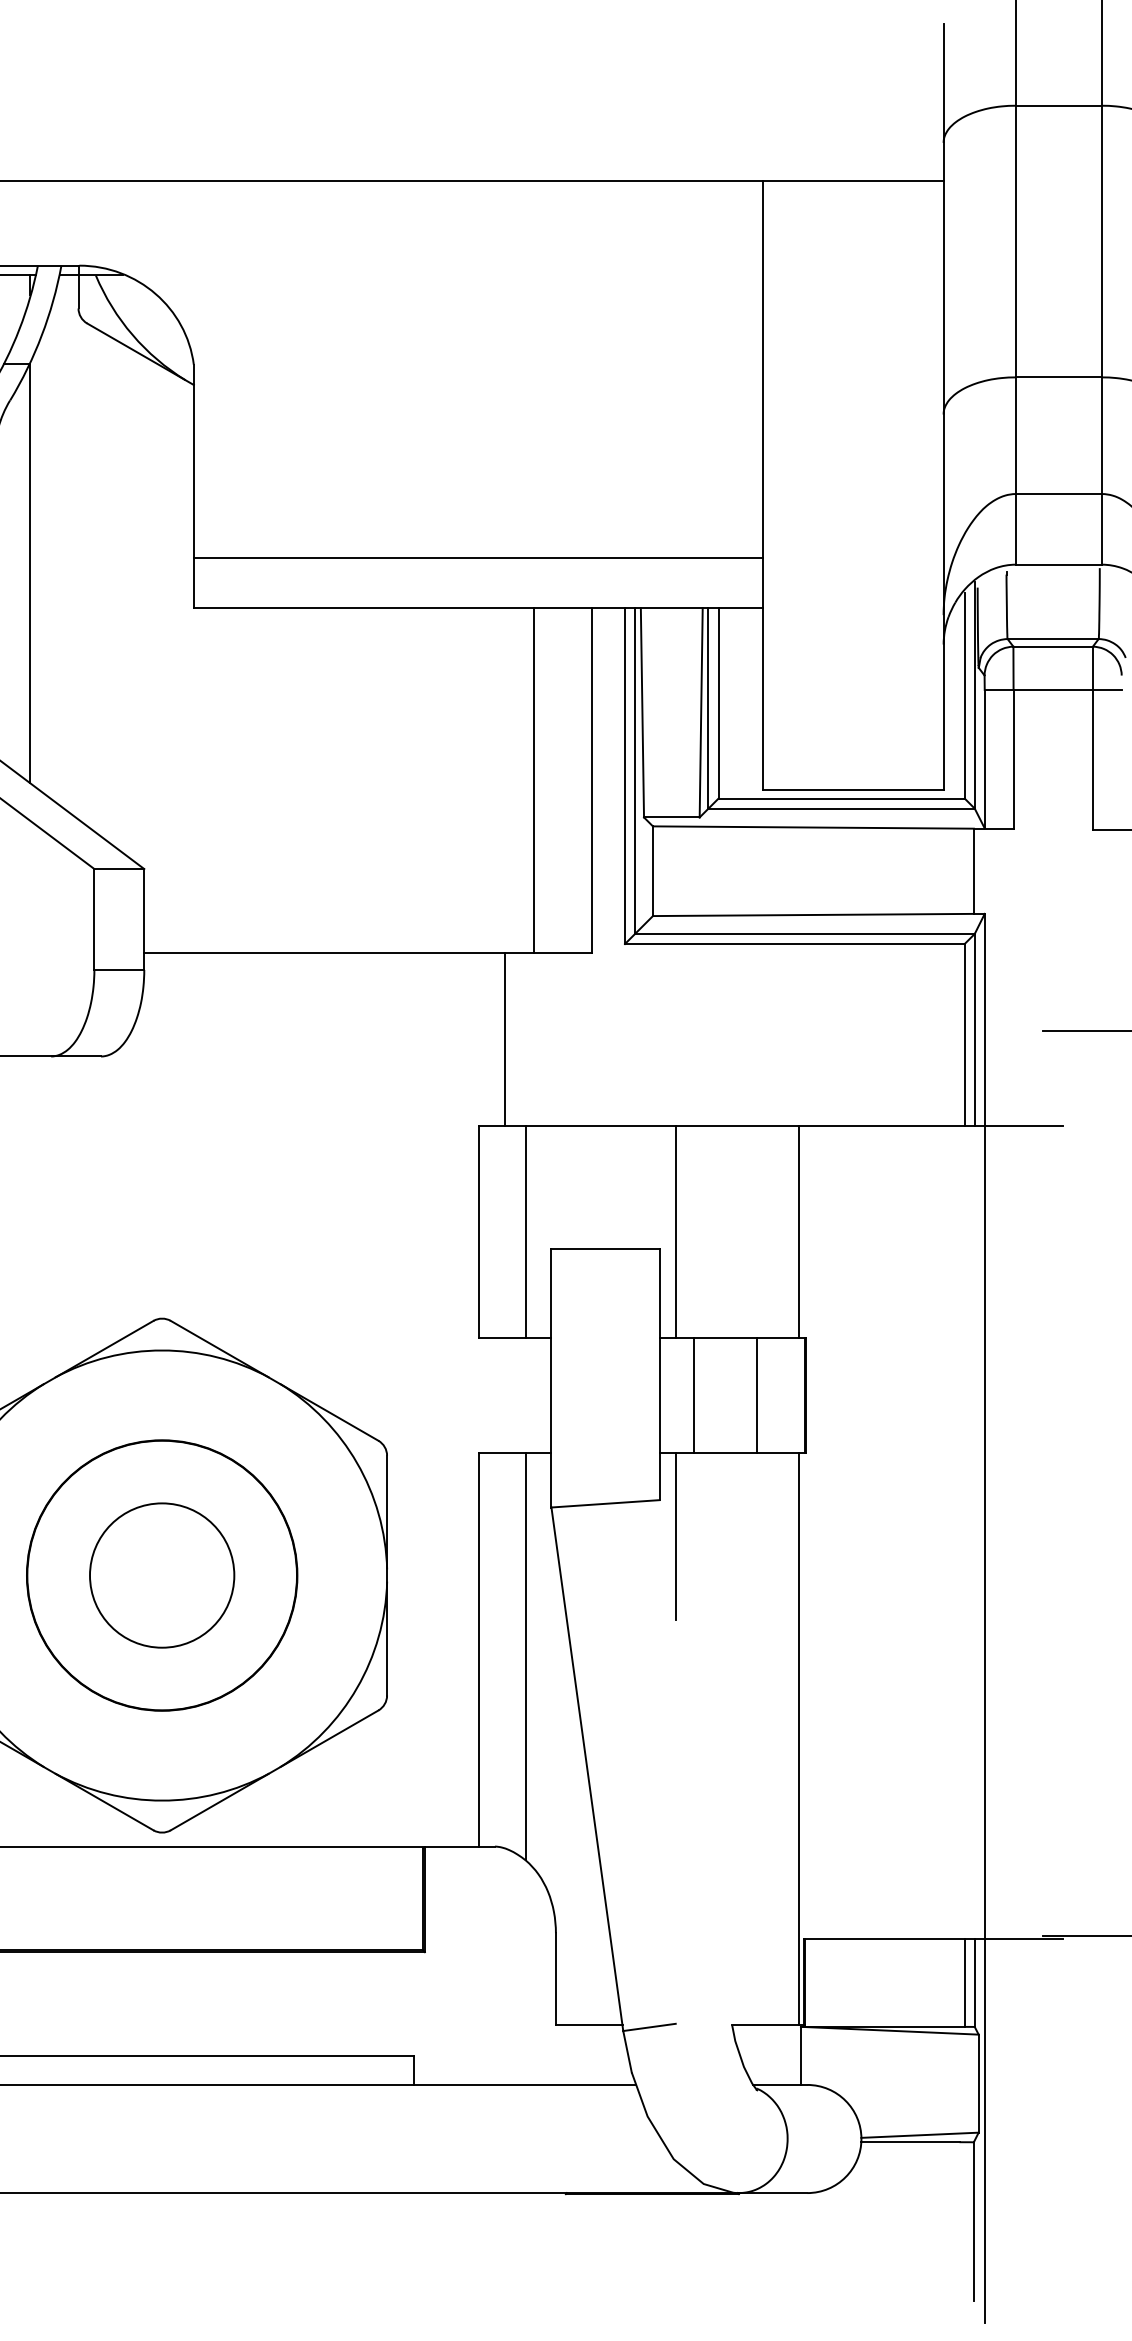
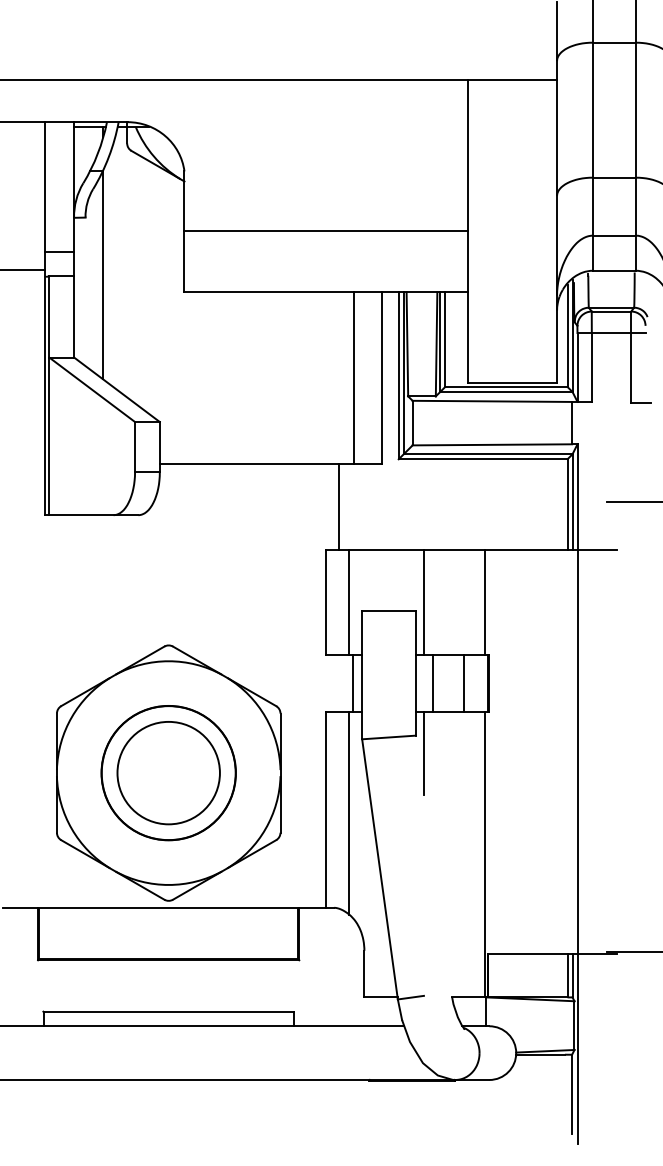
line: (477, 558) -> (325, 231), moved
line: (533, 1395) -> (353, 683), added
circle: (161, 1574) -> (168, 772), size x1.43

